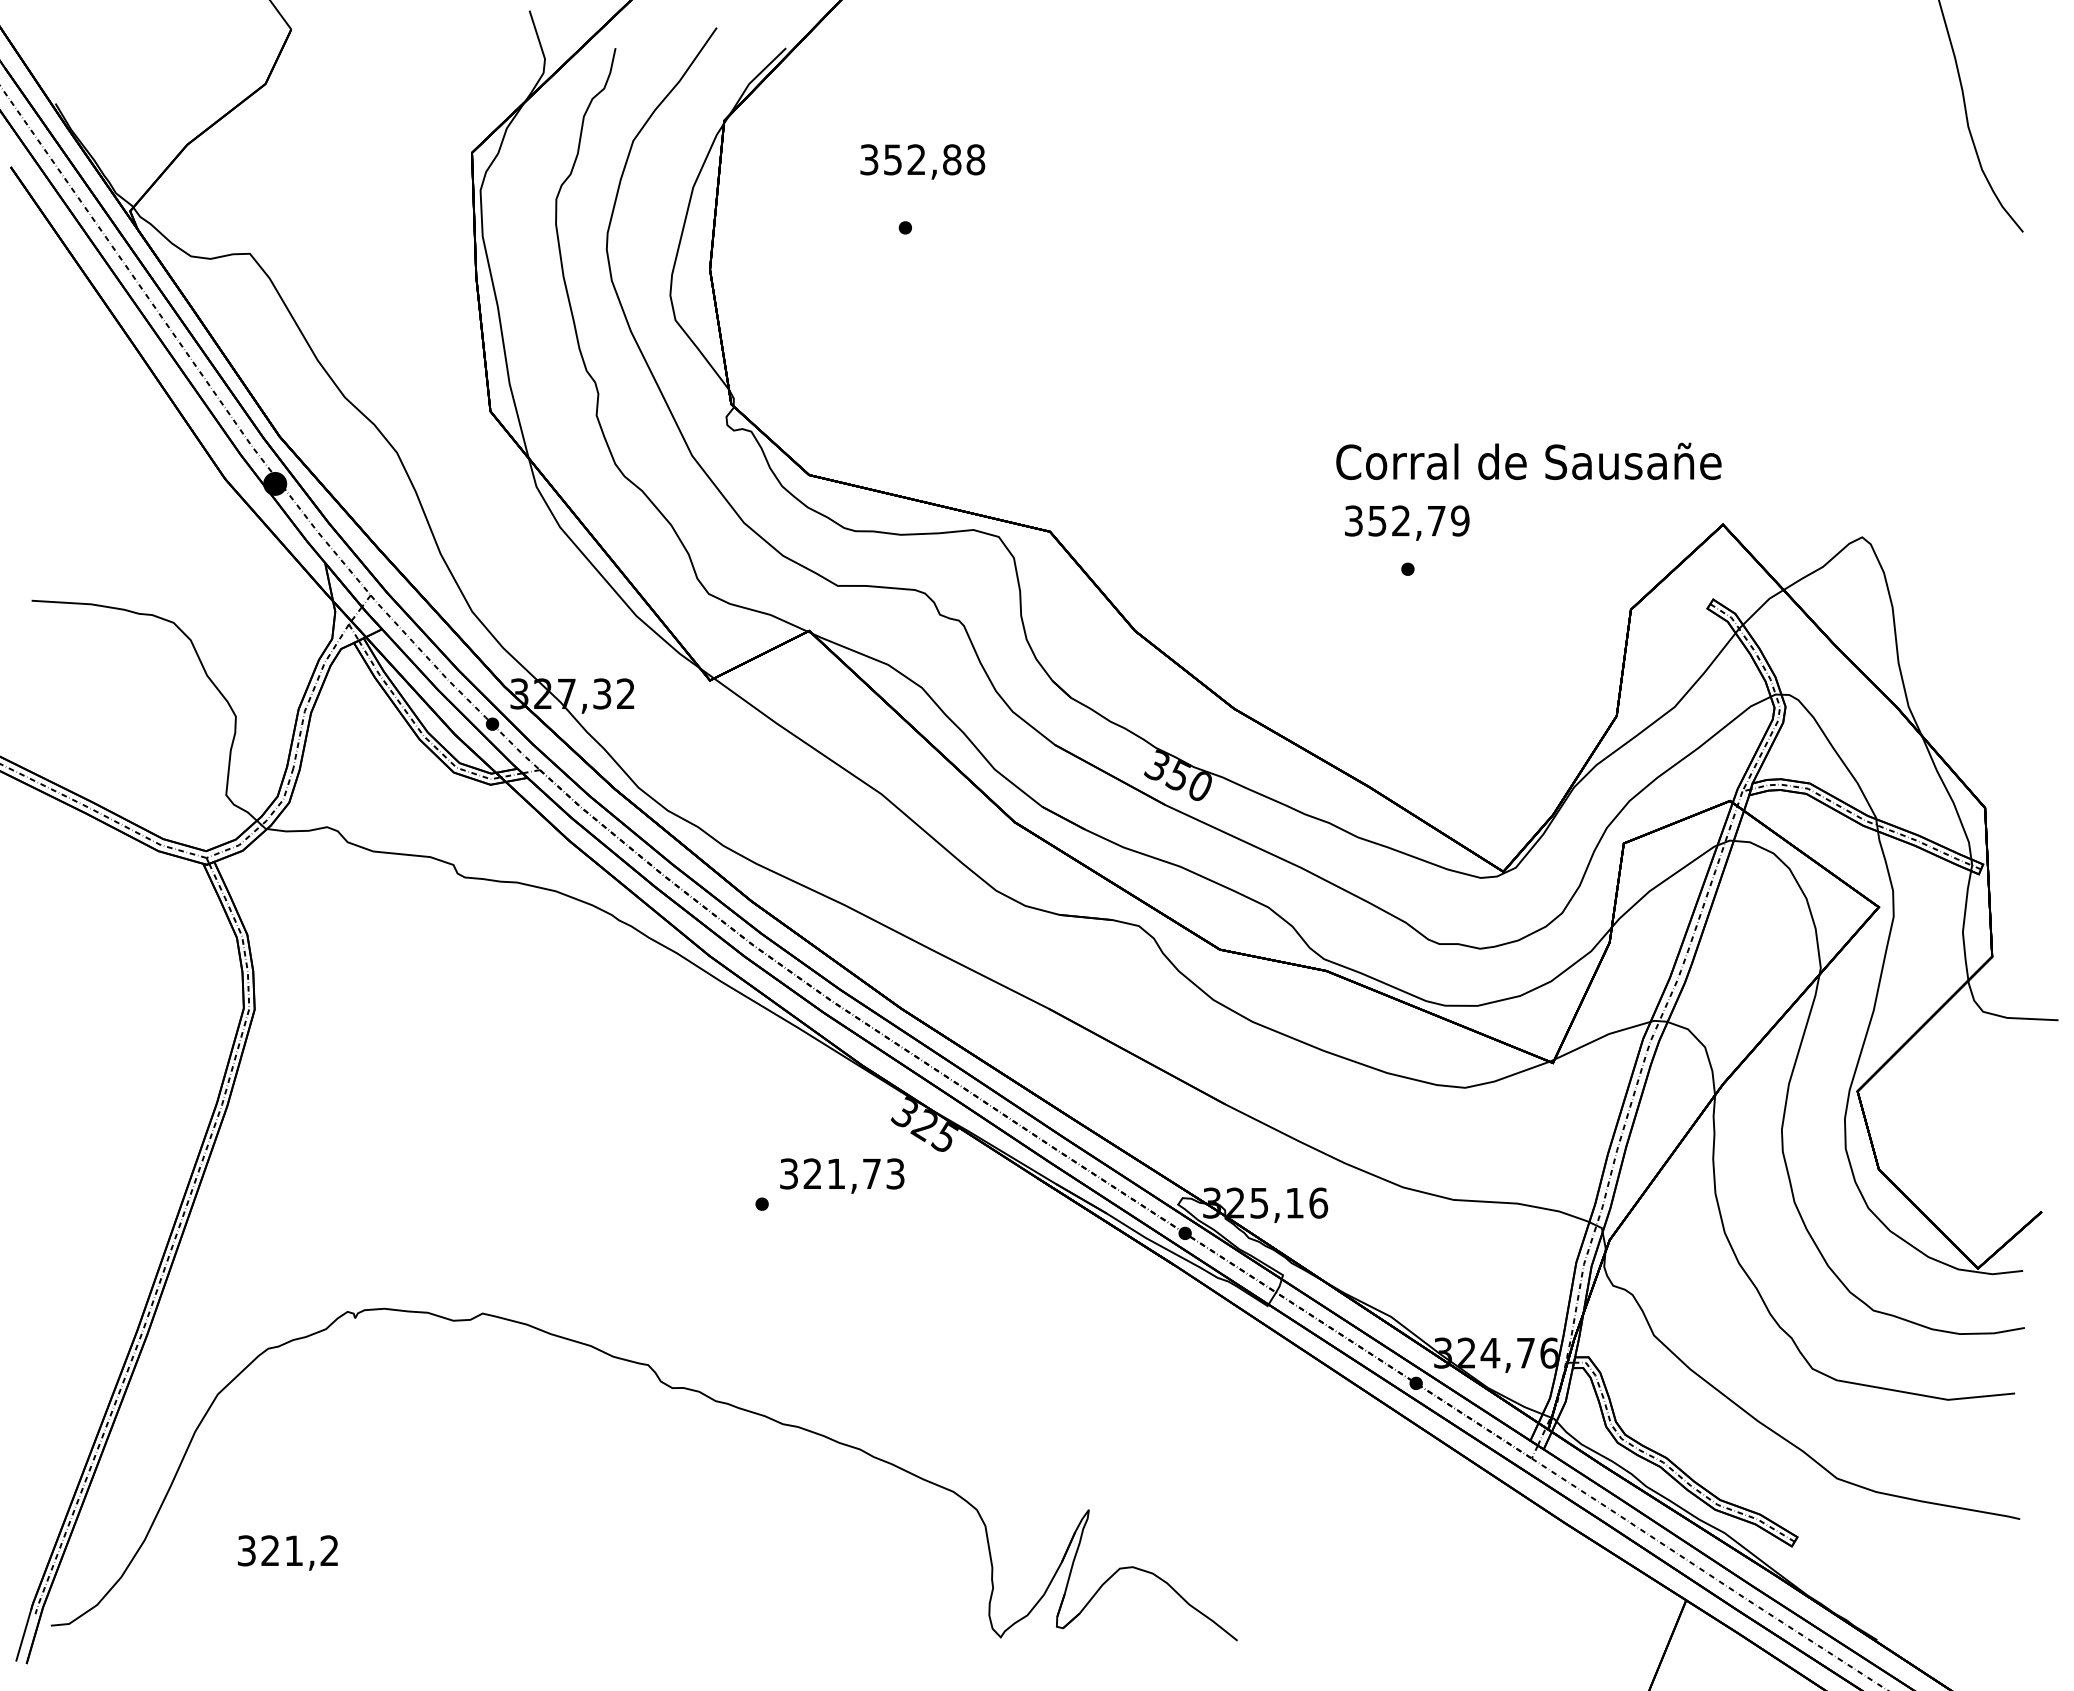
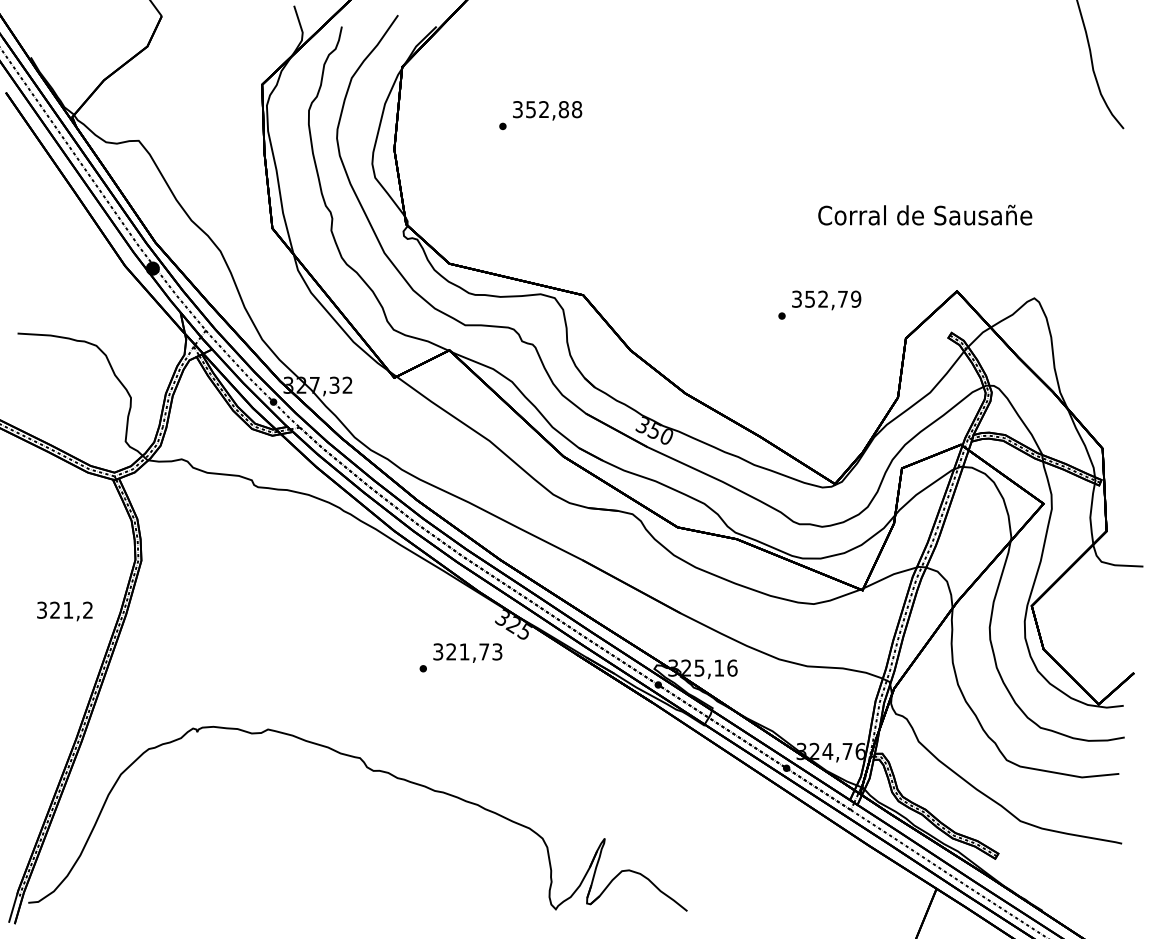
text: (922, 161) -> (547, 110), moved
text: (1529, 460) -> (925, 214), moved
text: (1406, 523) -> (826, 300), moved
text: (287, 1553) -> (64, 611), moved

